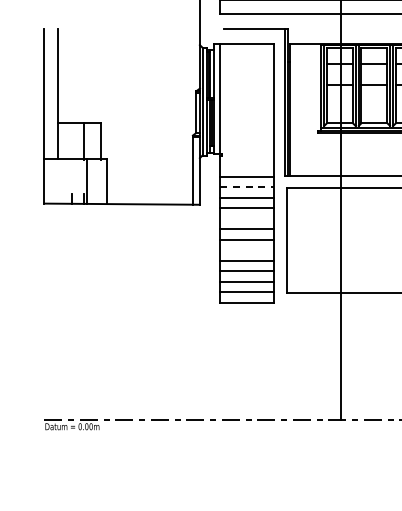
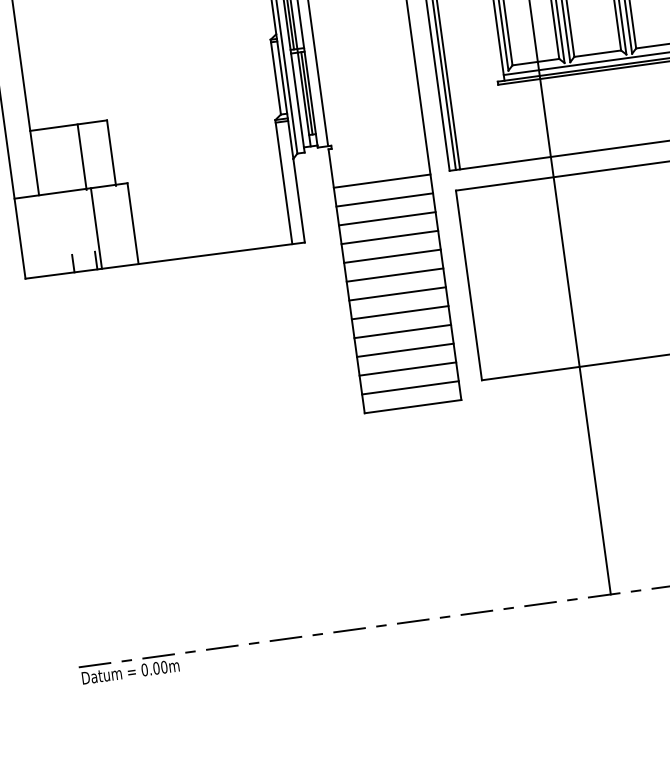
line: (246, 187) -> (384, 200), dashed -> solid
line: (246, 218) -> (391, 255), added
line: (246, 250) -> (399, 313), added

